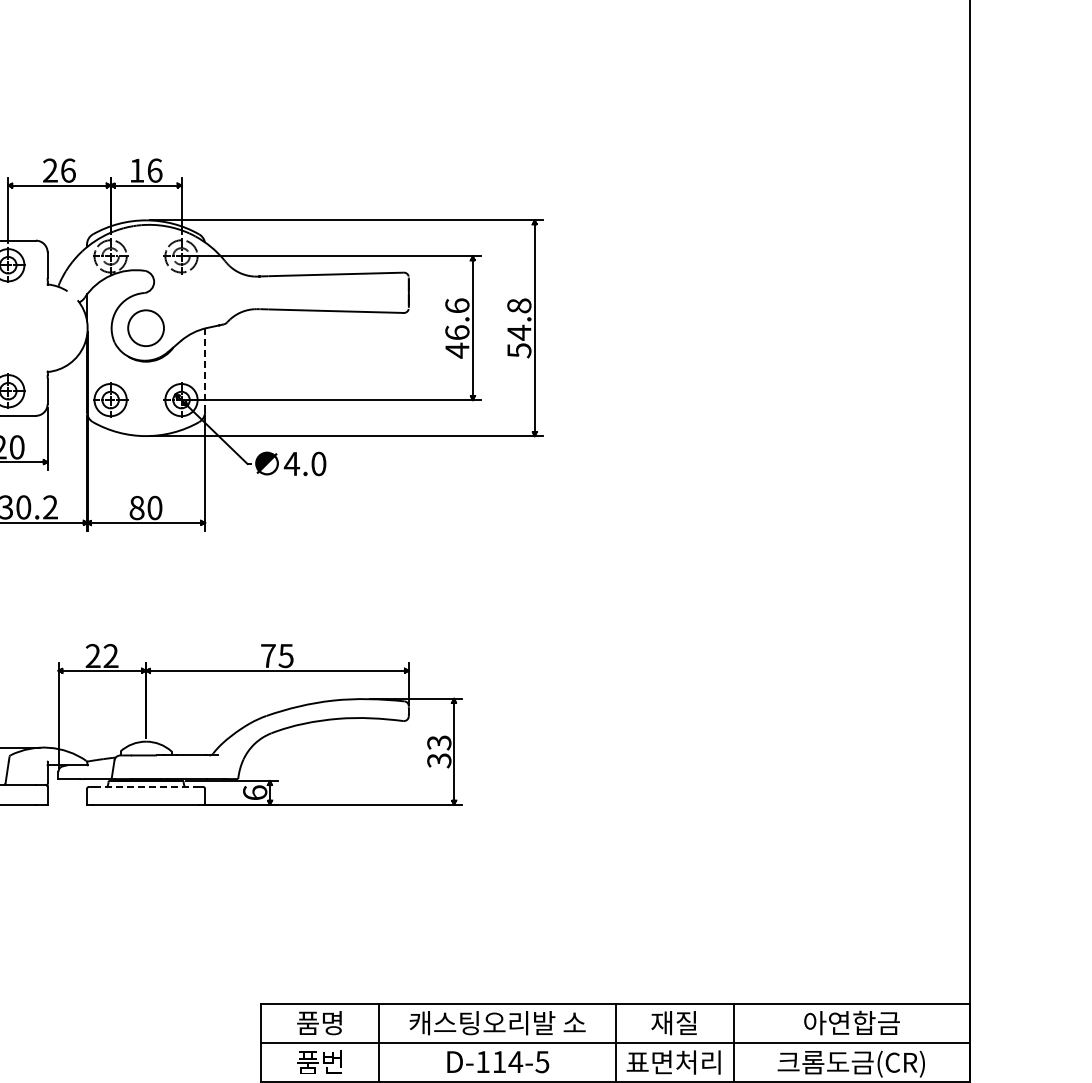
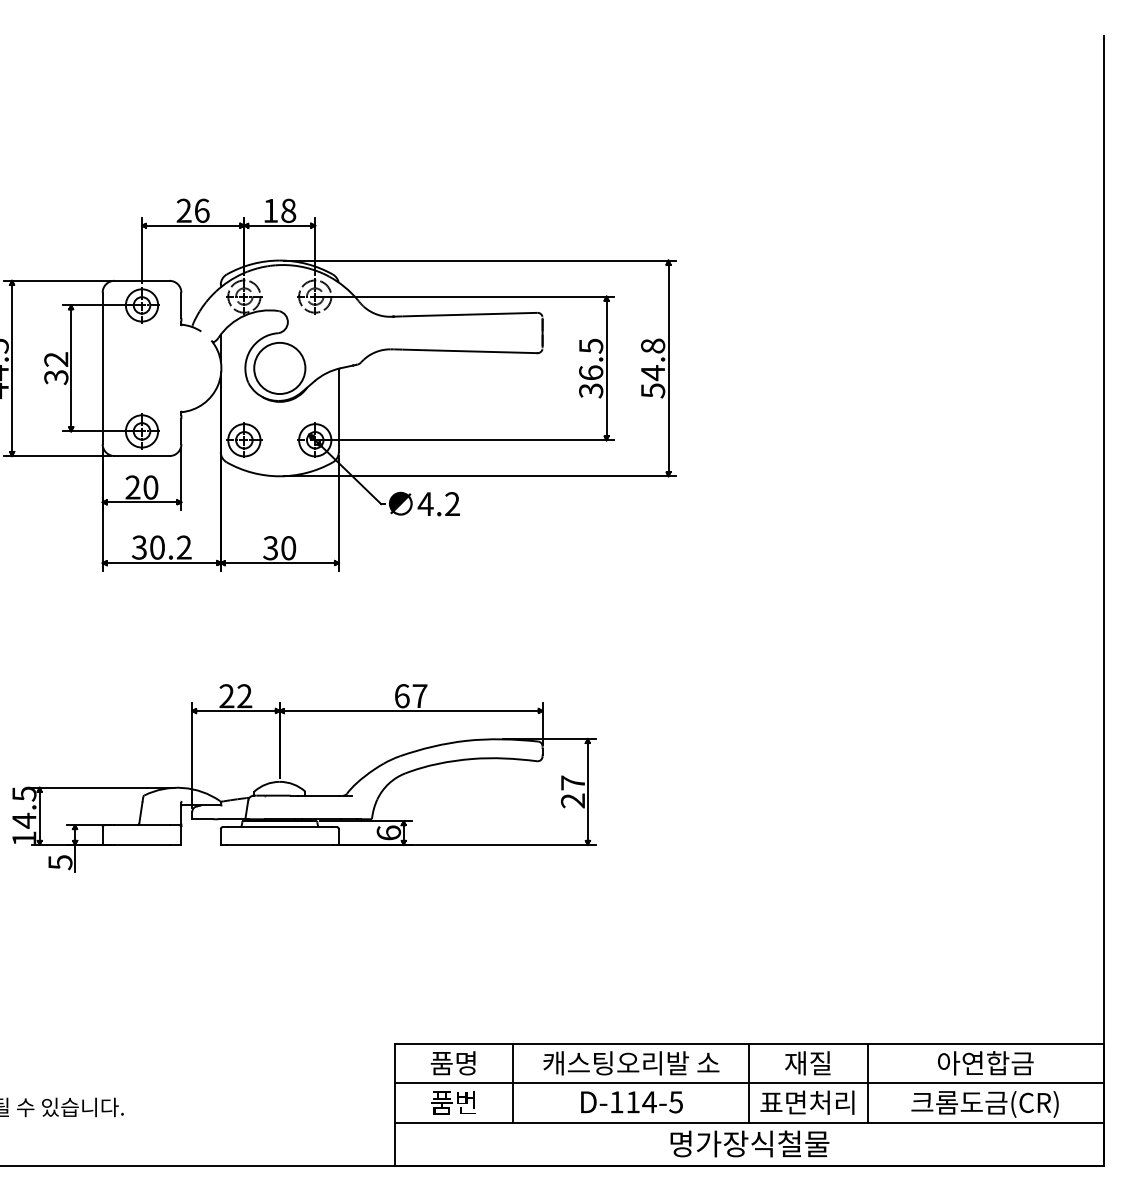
text: (154, 170) -> (288, 210), 16 -> 18
circle: (145, 328) -> (279, 368), size x1.43
text: (457, 328) -> (591, 368), 46.6 -> 36.5
line: (204, 370) -> (338, 410), dashed -> solid
text: (318, 464) -> (452, 504), 4.0 -> 4.2
text: (136, 508) -> (270, 548), 80 -> 30
text: (276, 656) -> (410, 696), 75 -> 67
text: (438, 751) -> (572, 791), 33 -> 27
line: (146, 787) -> (280, 827), dashed -> solid

